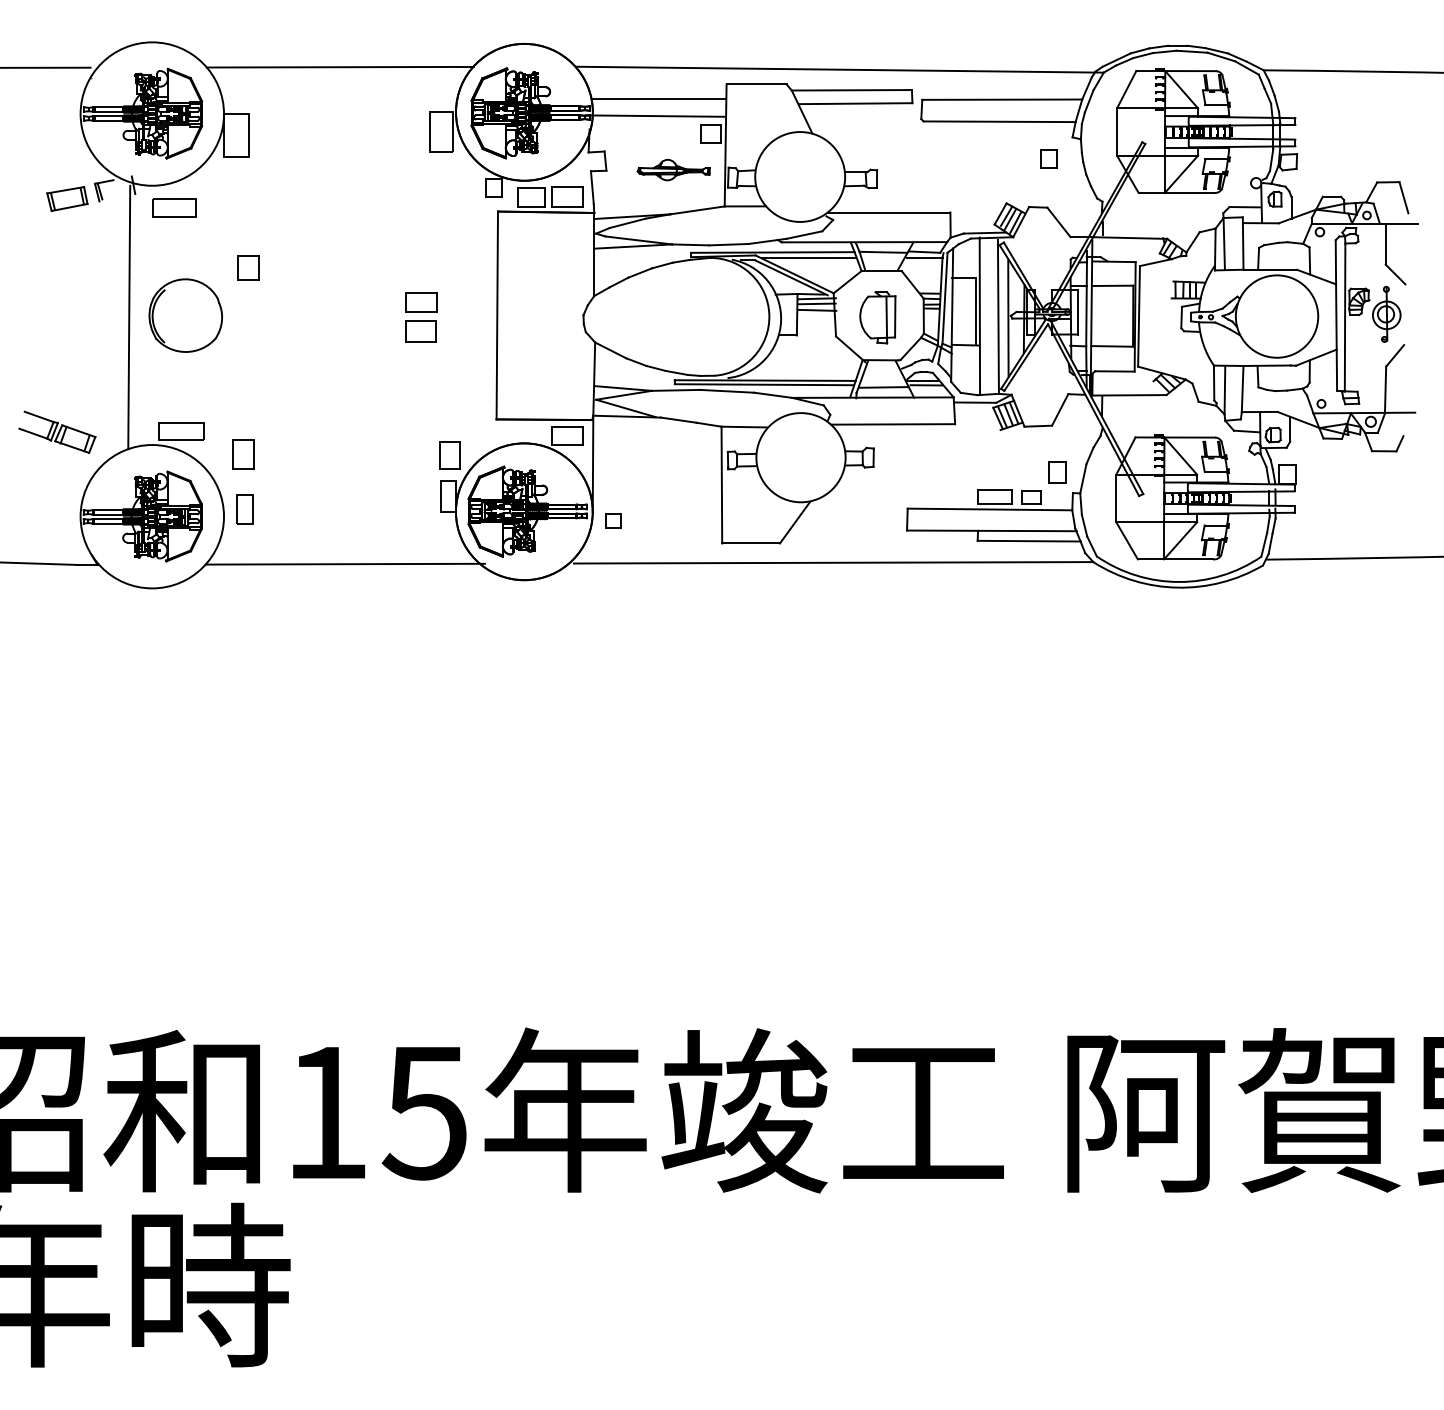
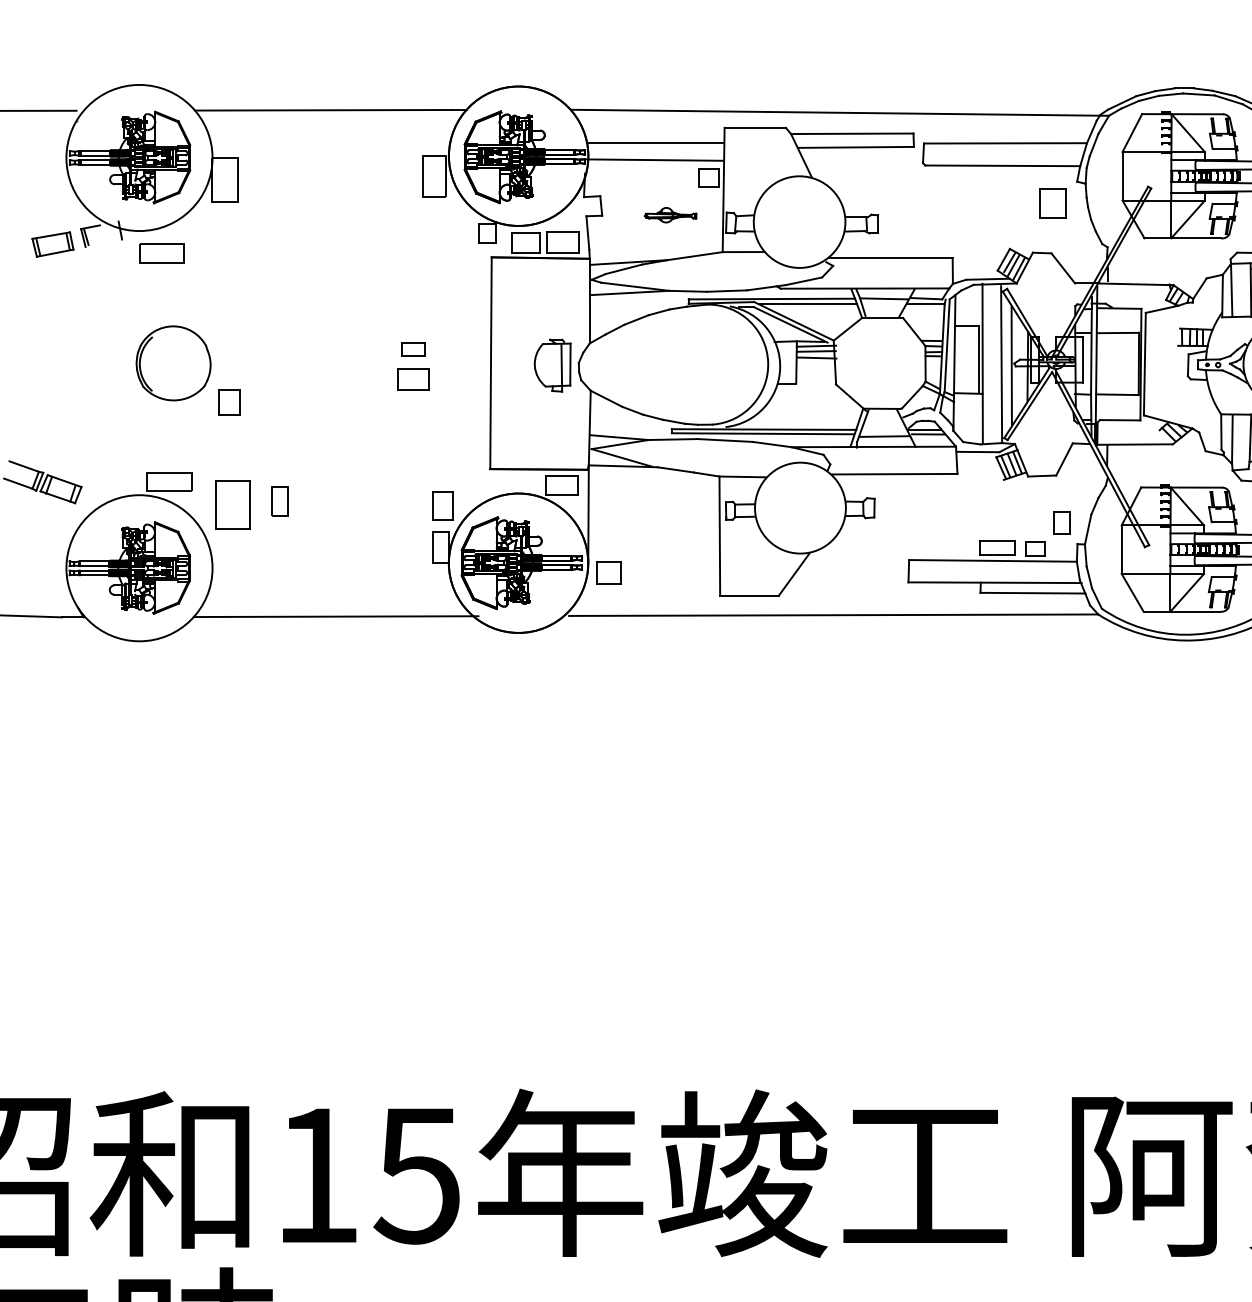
part: (1048, 158) -> (1052, 203), size x1.6
part: (673, 170) -> (670, 215), size x0.7
part: (248, 267) -> (229, 401), moved
part: (421, 302) -> (413, 349), size x0.7
line: (129, 317) -> (116, 365), removed
part: (877, 317) -> (552, 365), moved
part: (243, 454) -> (232, 504), size x1.6
part: (244, 509) -> (279, 501), moved
part: (613, 520) -> (609, 572), size x1.6

